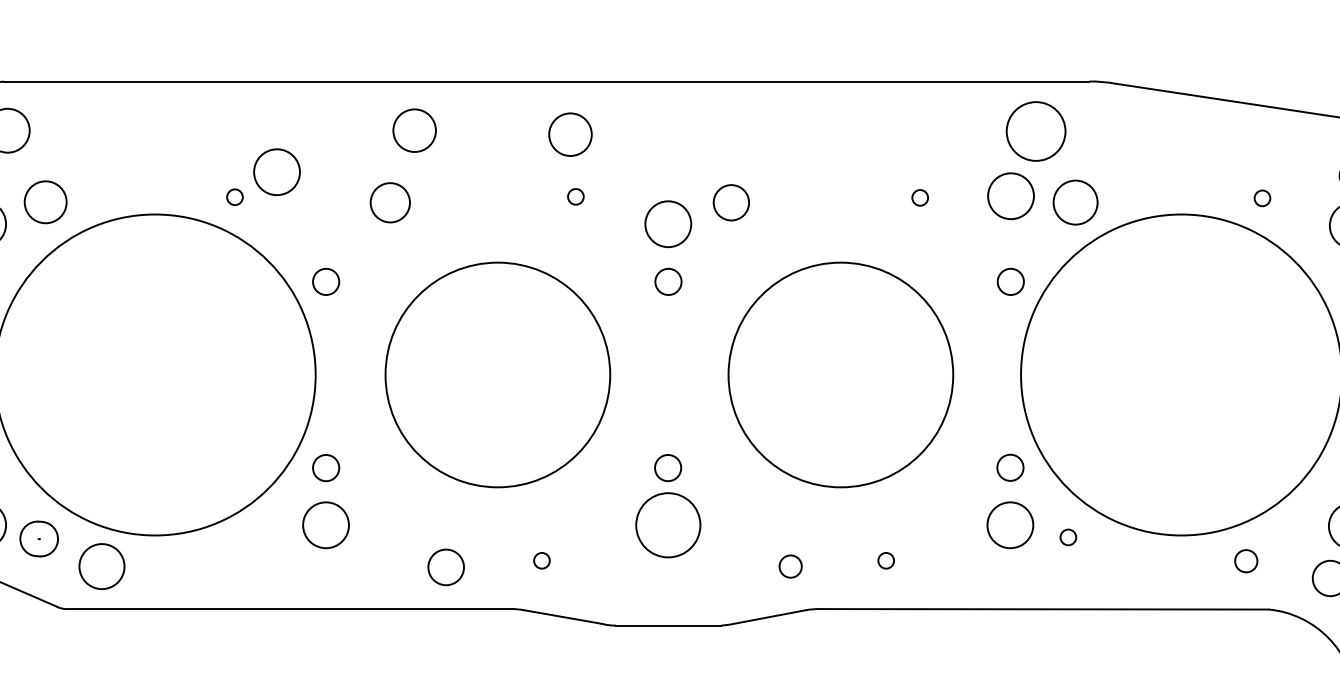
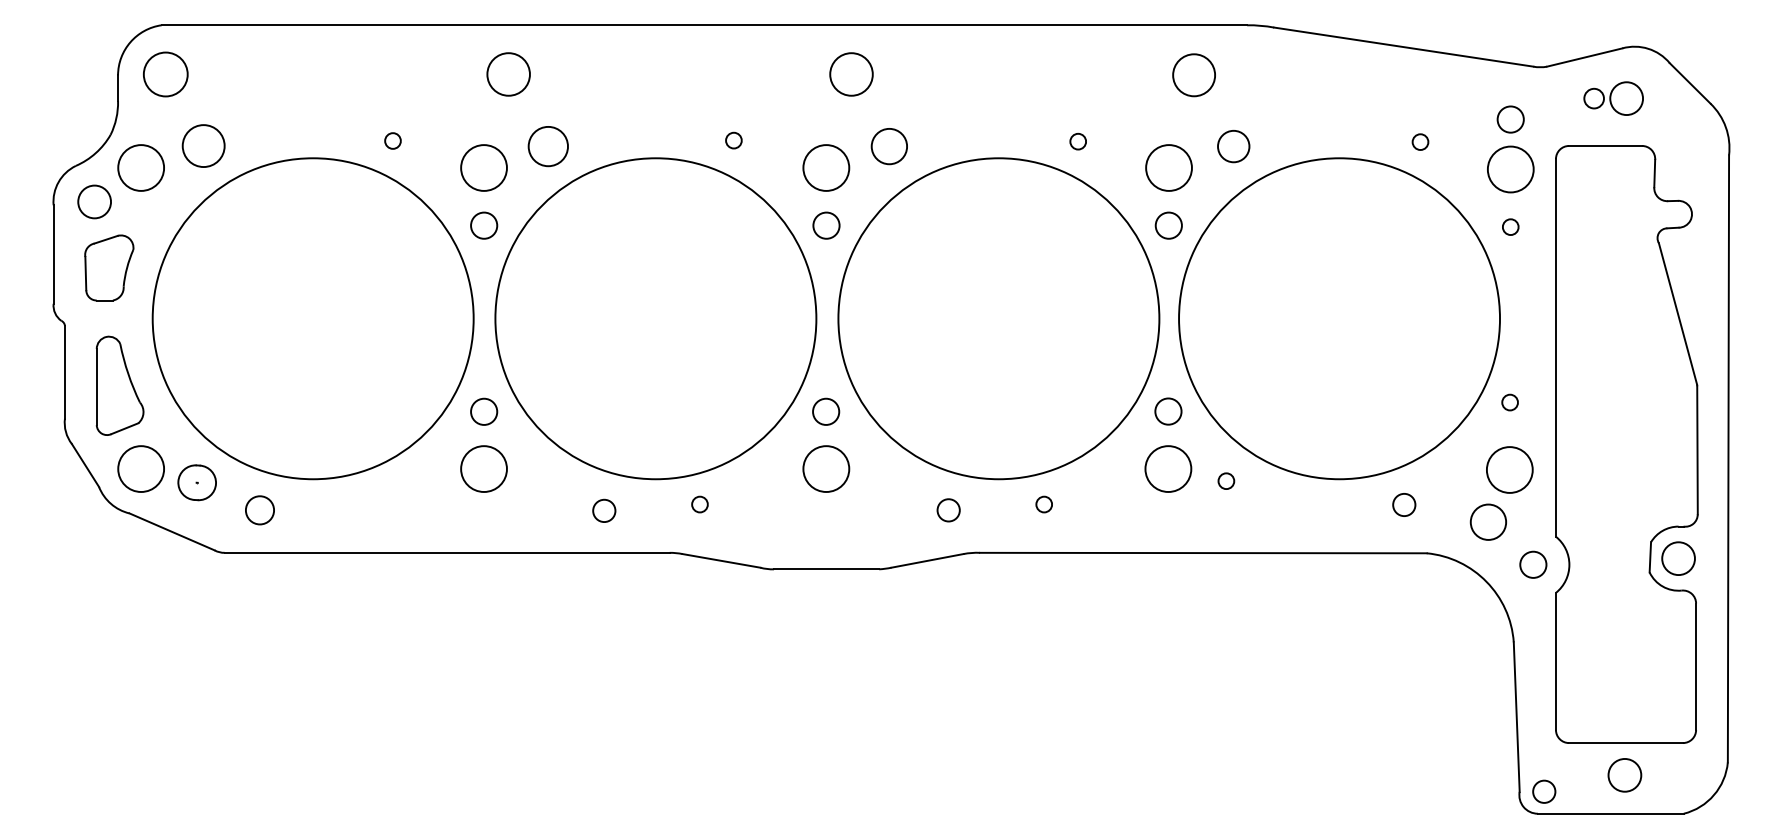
circle: (414, 130) -> (508, 74), moved
circle: (1036, 131) -> (1194, 75), size x0.71
circle: (570, 134) -> (851, 74), moved
circle: (276, 171) -> (483, 167), moved
circle: (1010, 195) -> (1168, 167), moved
circle: (1075, 202) -> (1233, 146), size x0.71
circle: (497, 374) -> (655, 318), size x1.43
circle: (840, 374) -> (998, 318), size x1.43
circle: (668, 524) -> (826, 468), size x0.71
circle: (101, 566) -> (259, 510), size x0.62
circle: (446, 566) -> (604, 510), size x0.62

